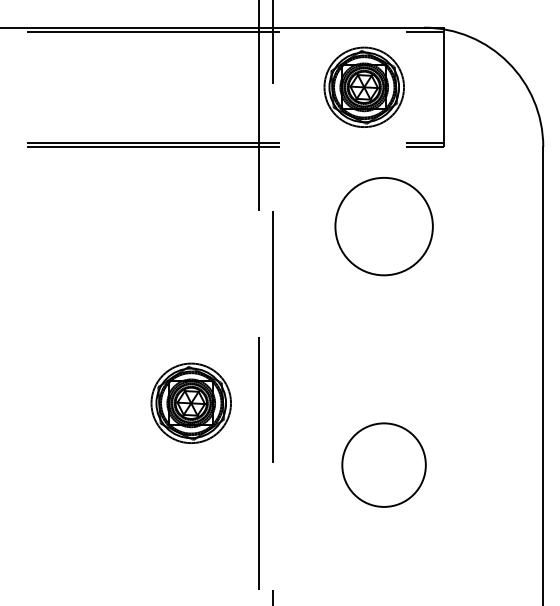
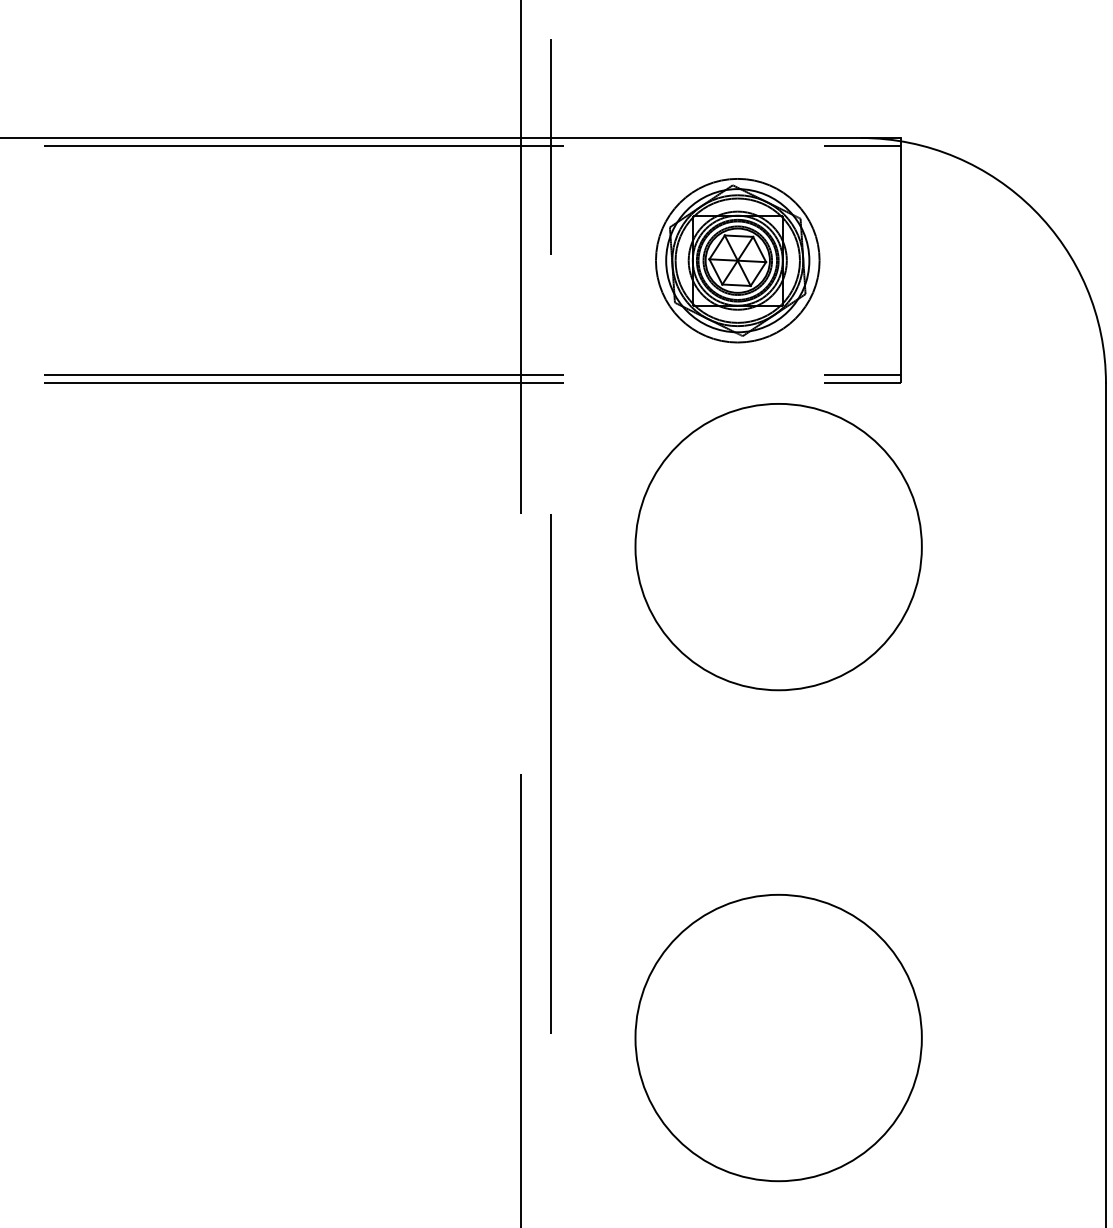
circle: (383, 226) -> (777, 546), size x1.43
part: (190, 402) -> (380, 908), removed
circle: (383, 464) -> (777, 1036), size x1.67

